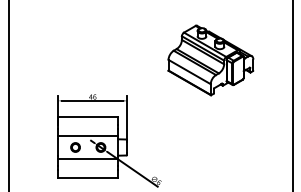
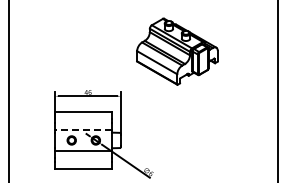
part: (210, 60) -> (177, 51), moved
line: (87, 135) -> (83, 129), solid -> dashed

